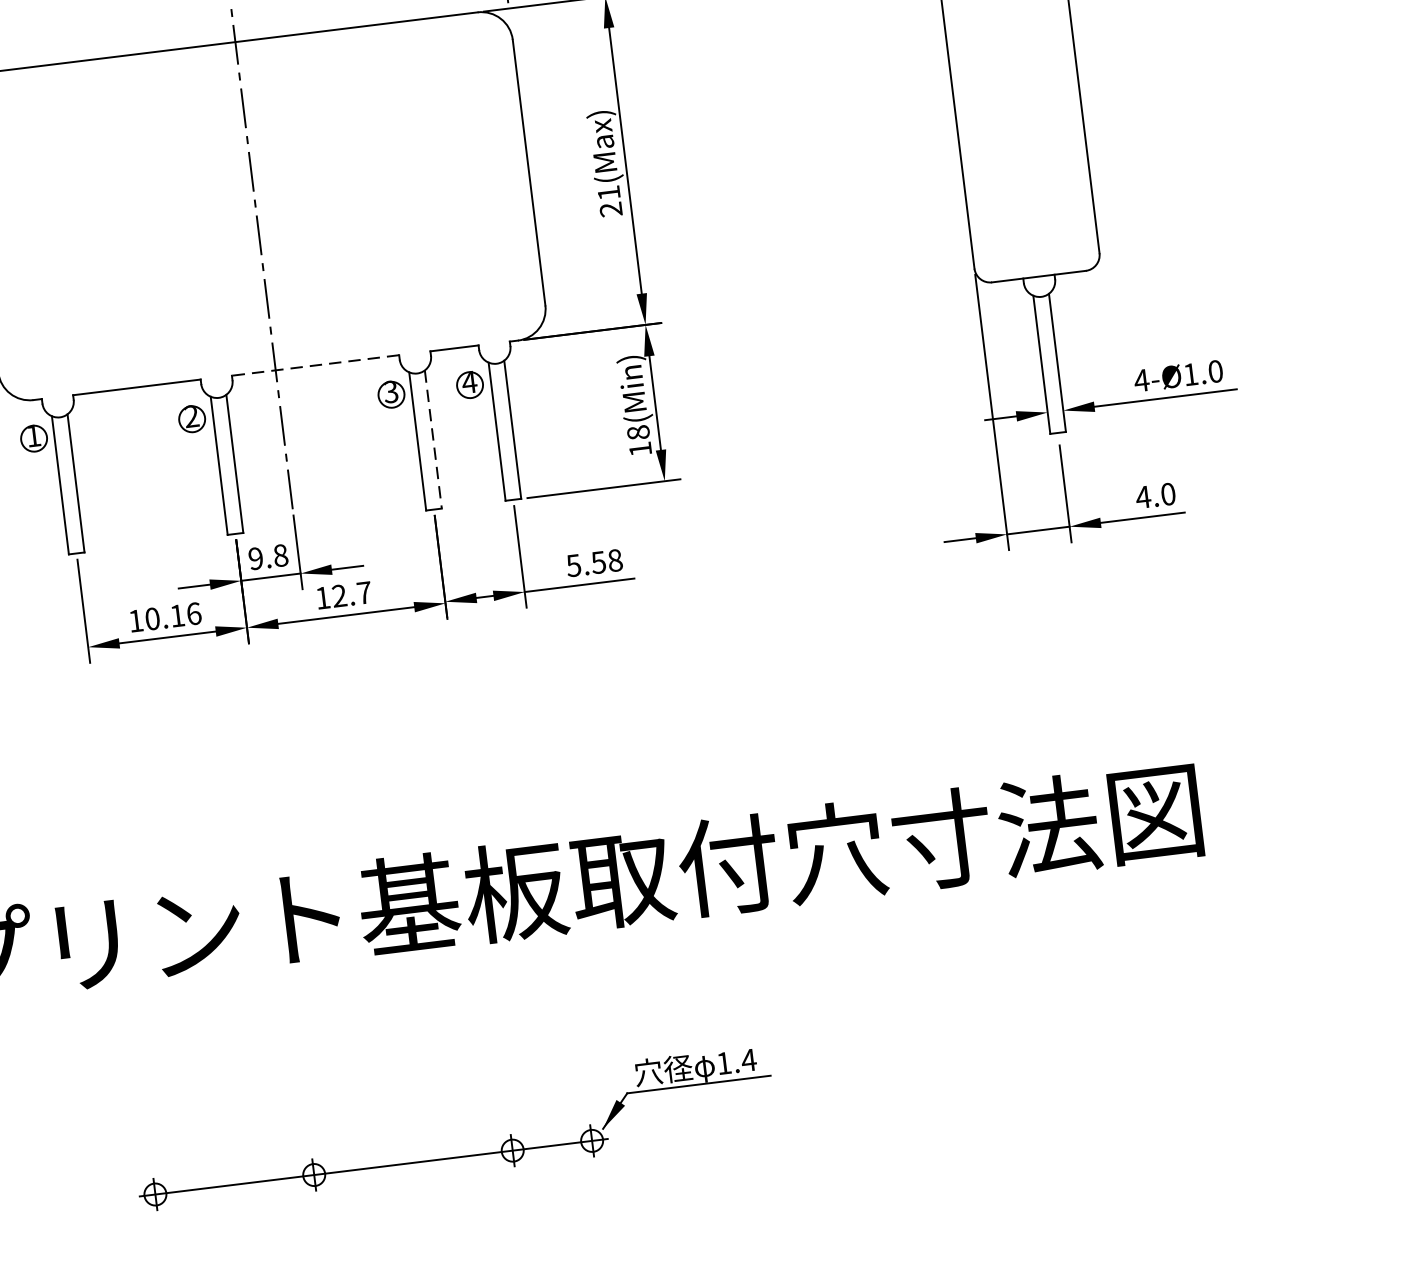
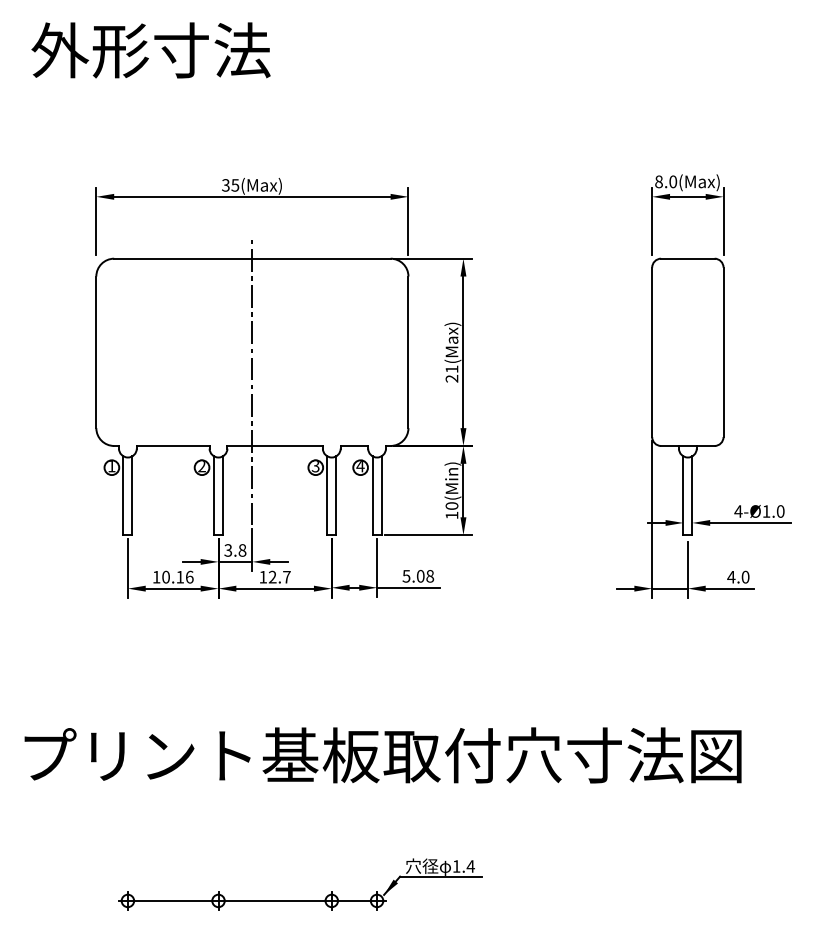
line: (316, 364) -> (275, 445), dashed -> solid
text: (639, 431) -> (452, 505), 18(Min) -> 10(Min)
line: (433, 440) -> (336, 496), dashed -> solid
text: (256, 558) -> (228, 550), 9.8 -> 3.8
text: (598, 562) -> (420, 576), 5.58 -> 5.08

